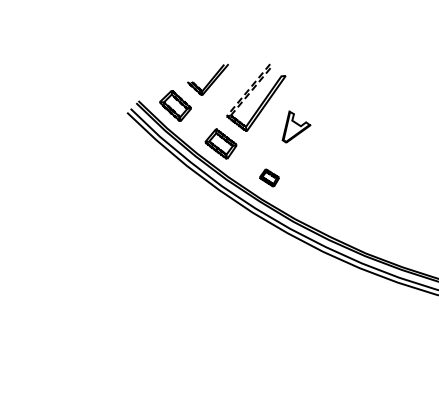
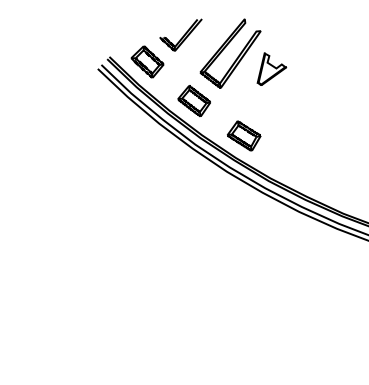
line: (270, 64) -> (245, 19), dashed -> solid
part: (296, 126) -> (271, 68), moved
part: (269, 177) -> (244, 135), size x1.67

